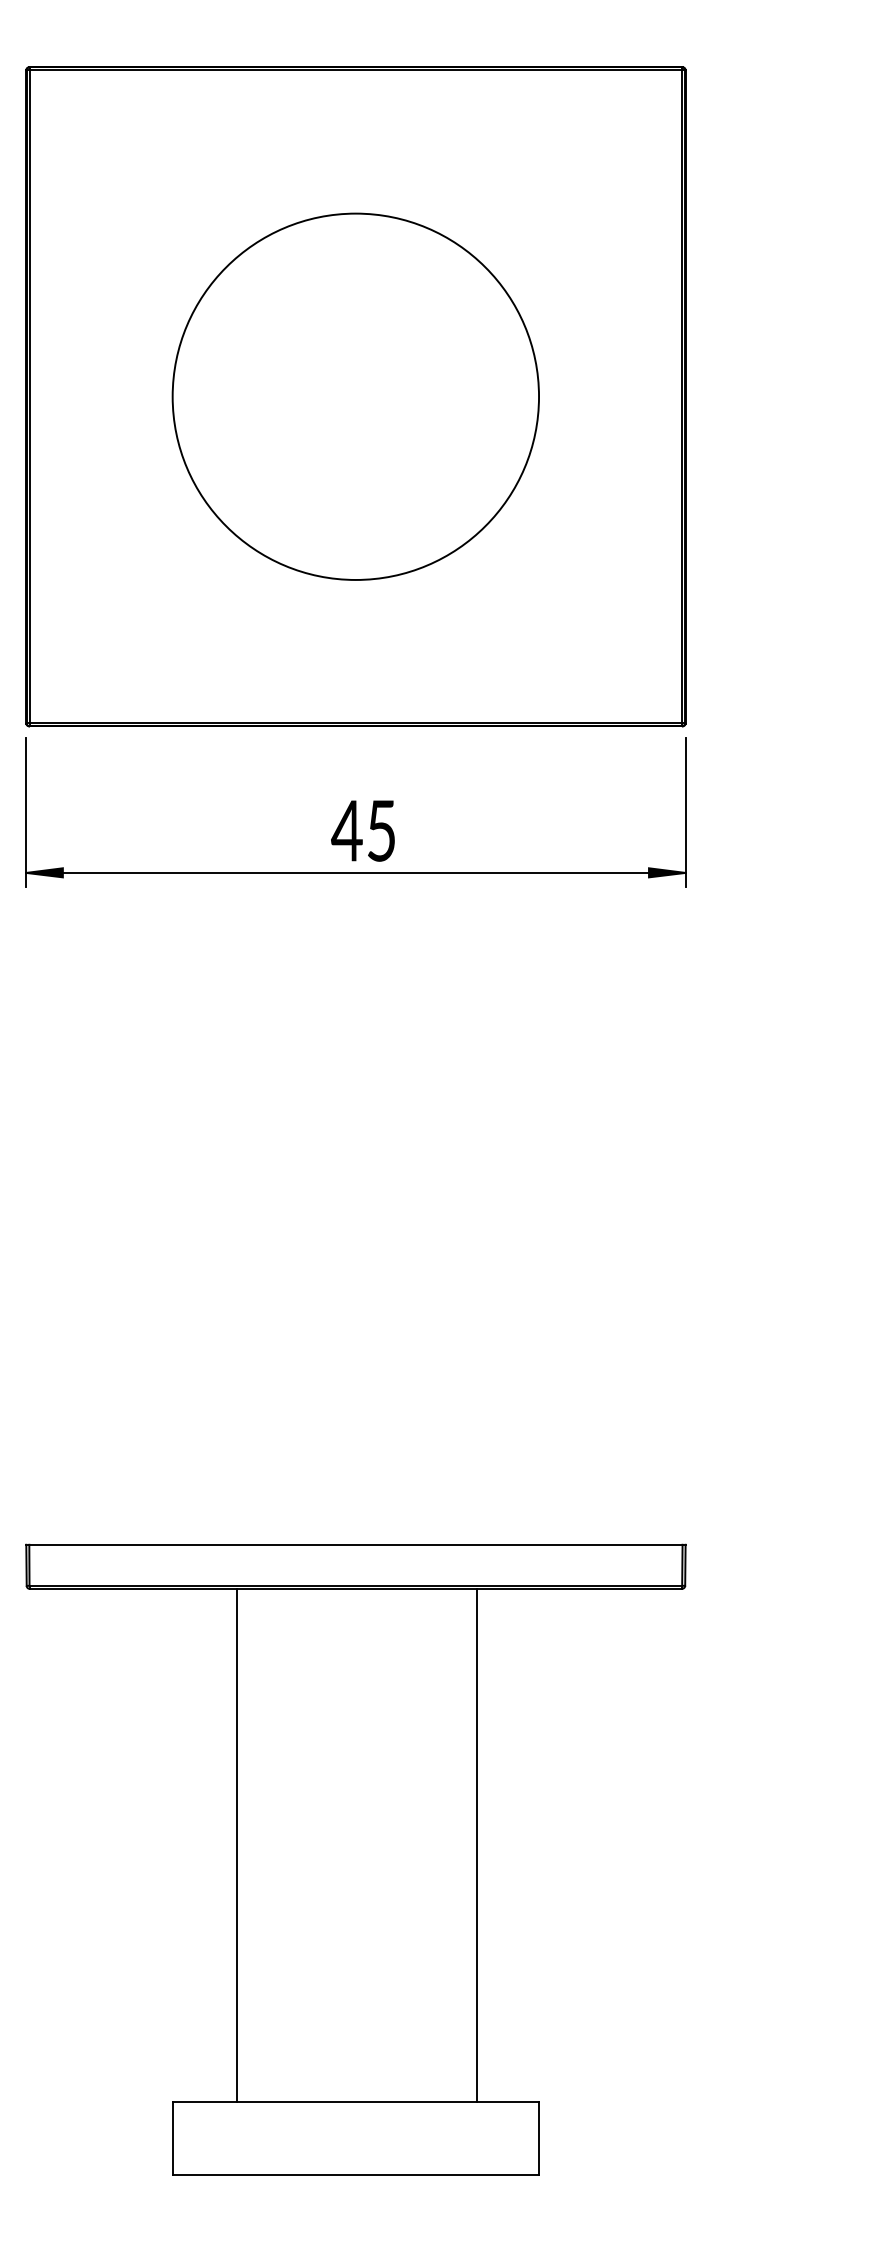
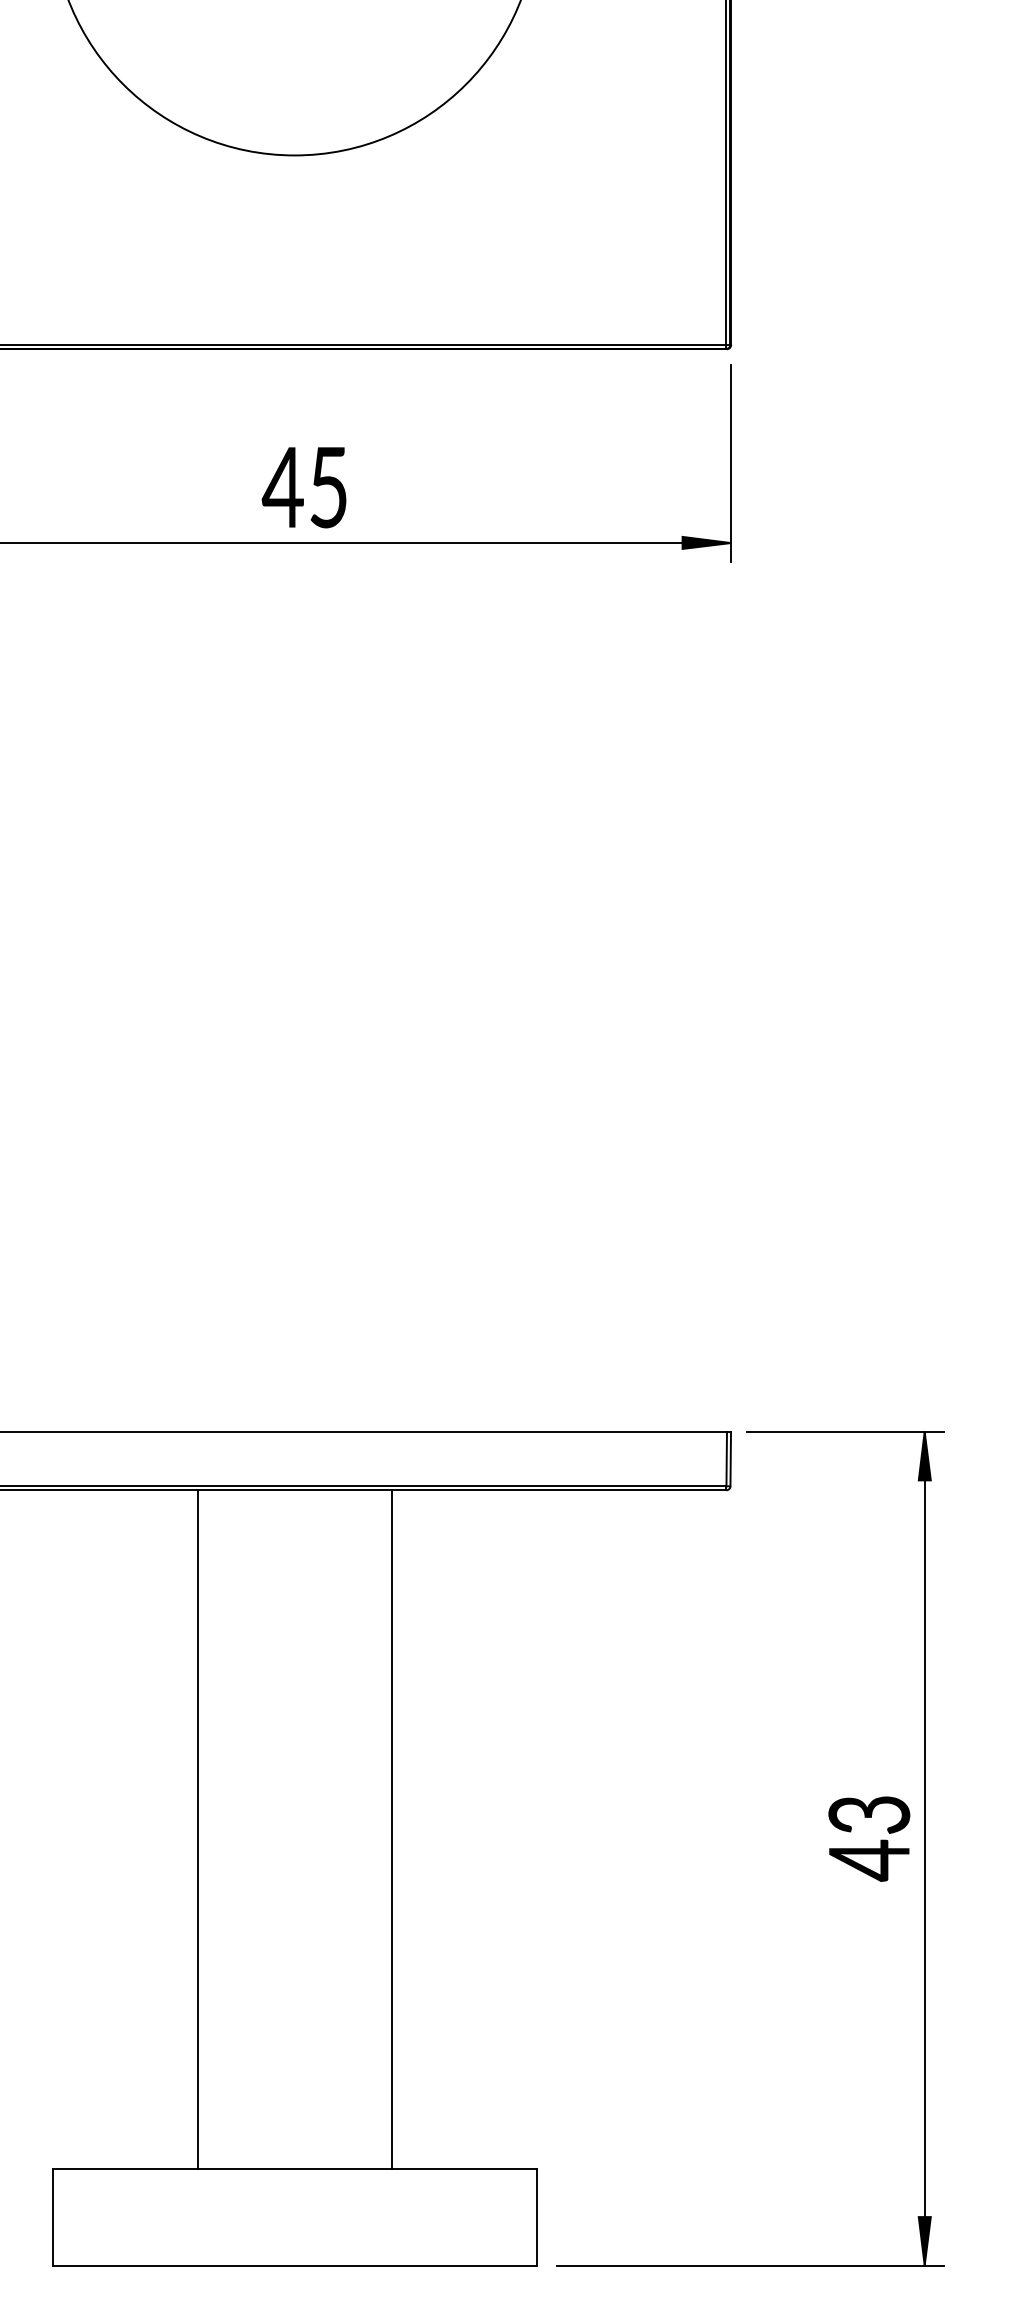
line: (236, 1844) -> (197, 1828), moved
line: (477, 1844) -> (392, 1828), moved
part: (759, 1860) -> (828, 1849), added

